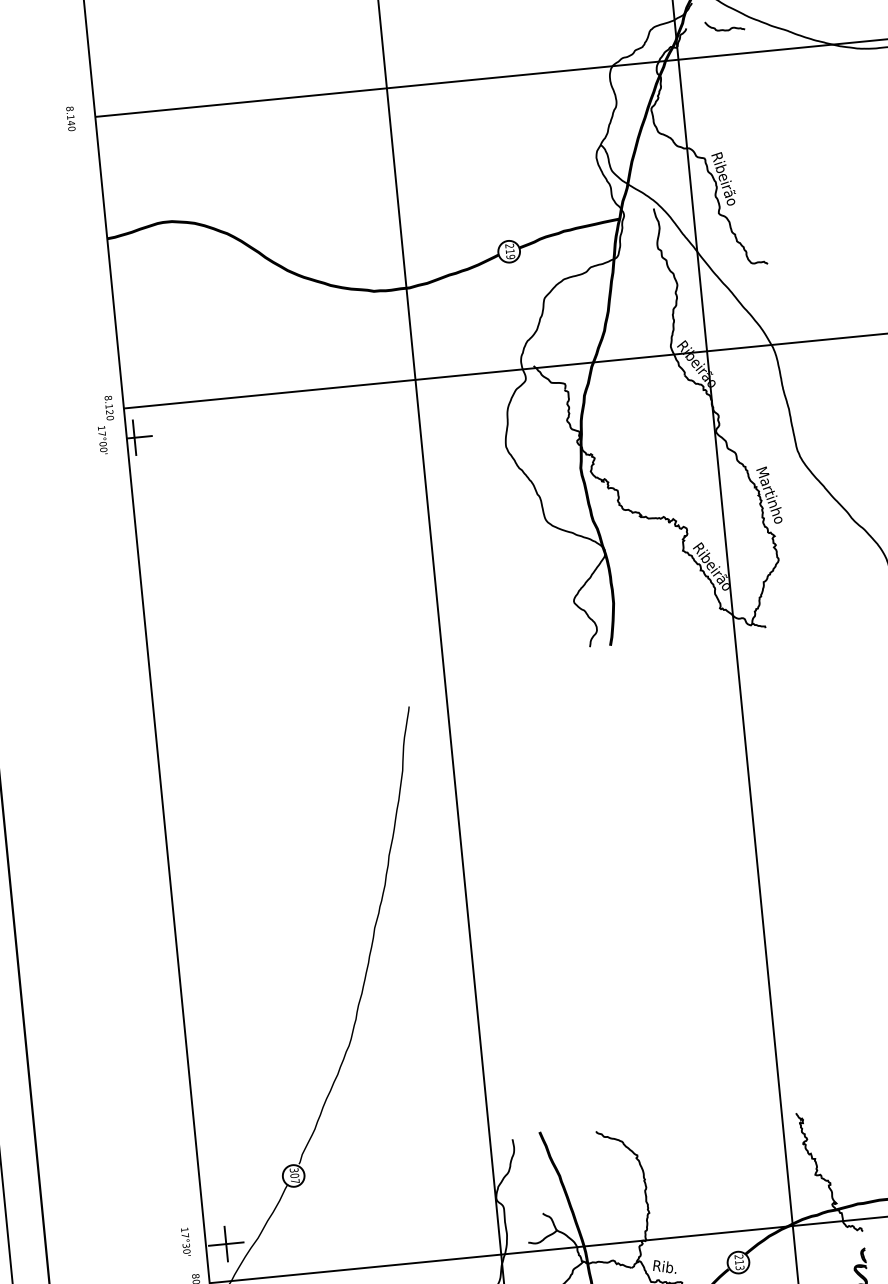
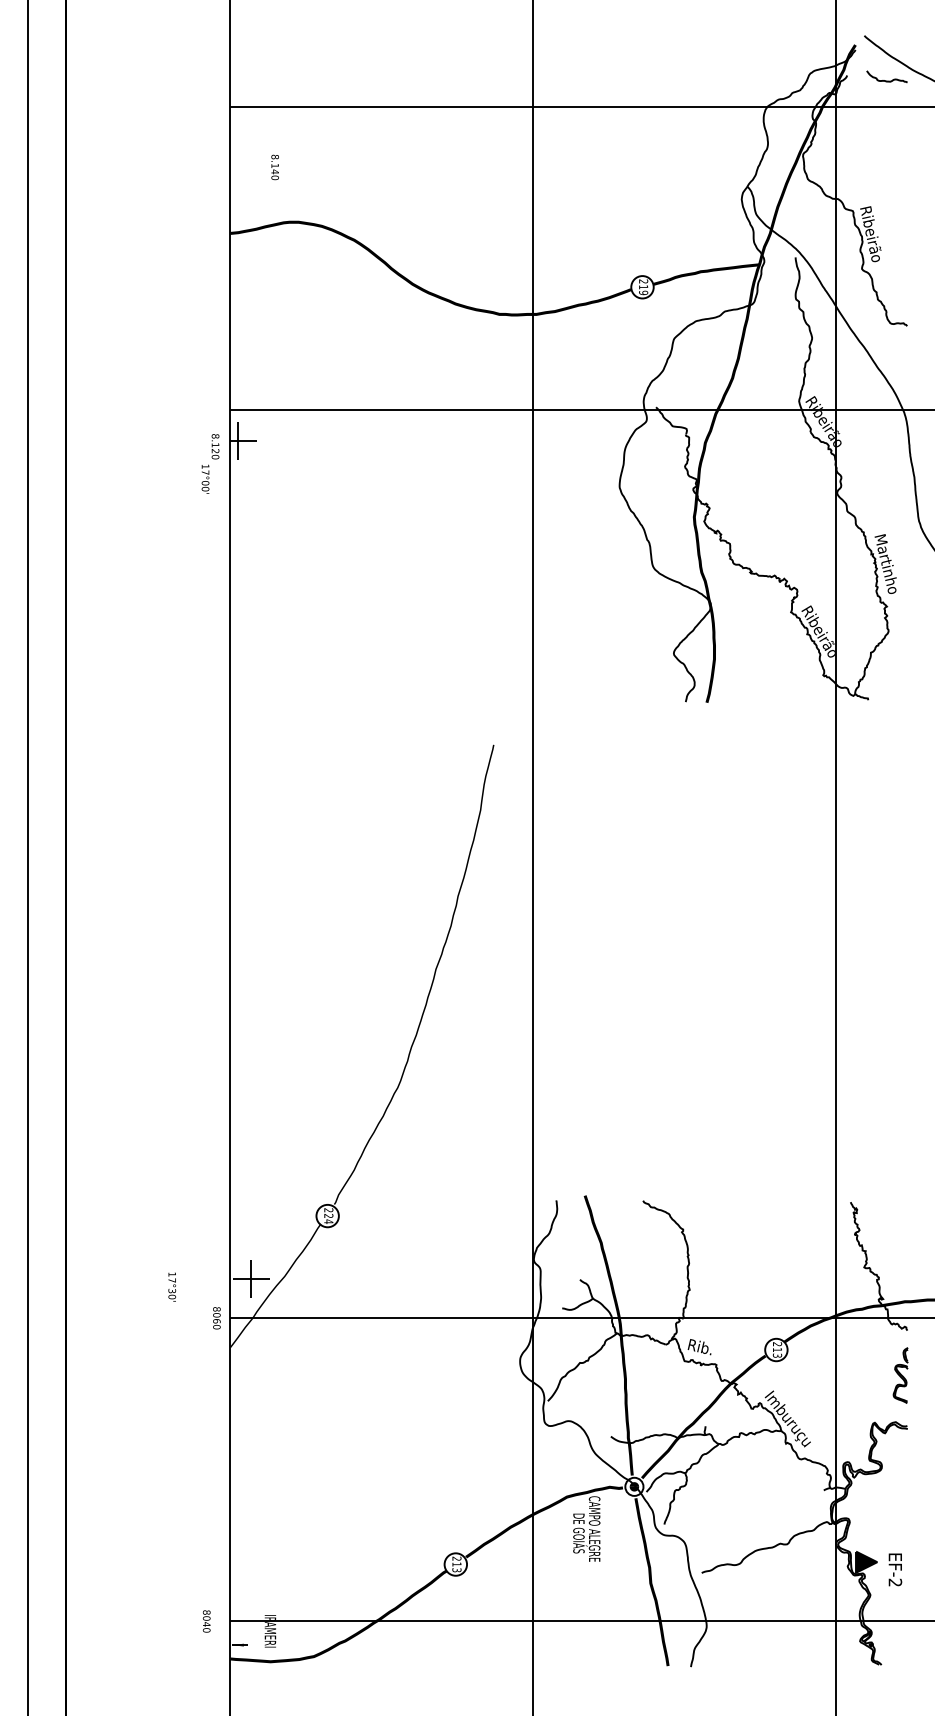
text: (70, 119) -> (274, 167), moved
text: (106, 424) -> (210, 463), moved
text: (294, 1175) -> (328, 1215), 307 -> 224
text: (186, 1241) -> (172, 1286), moved

